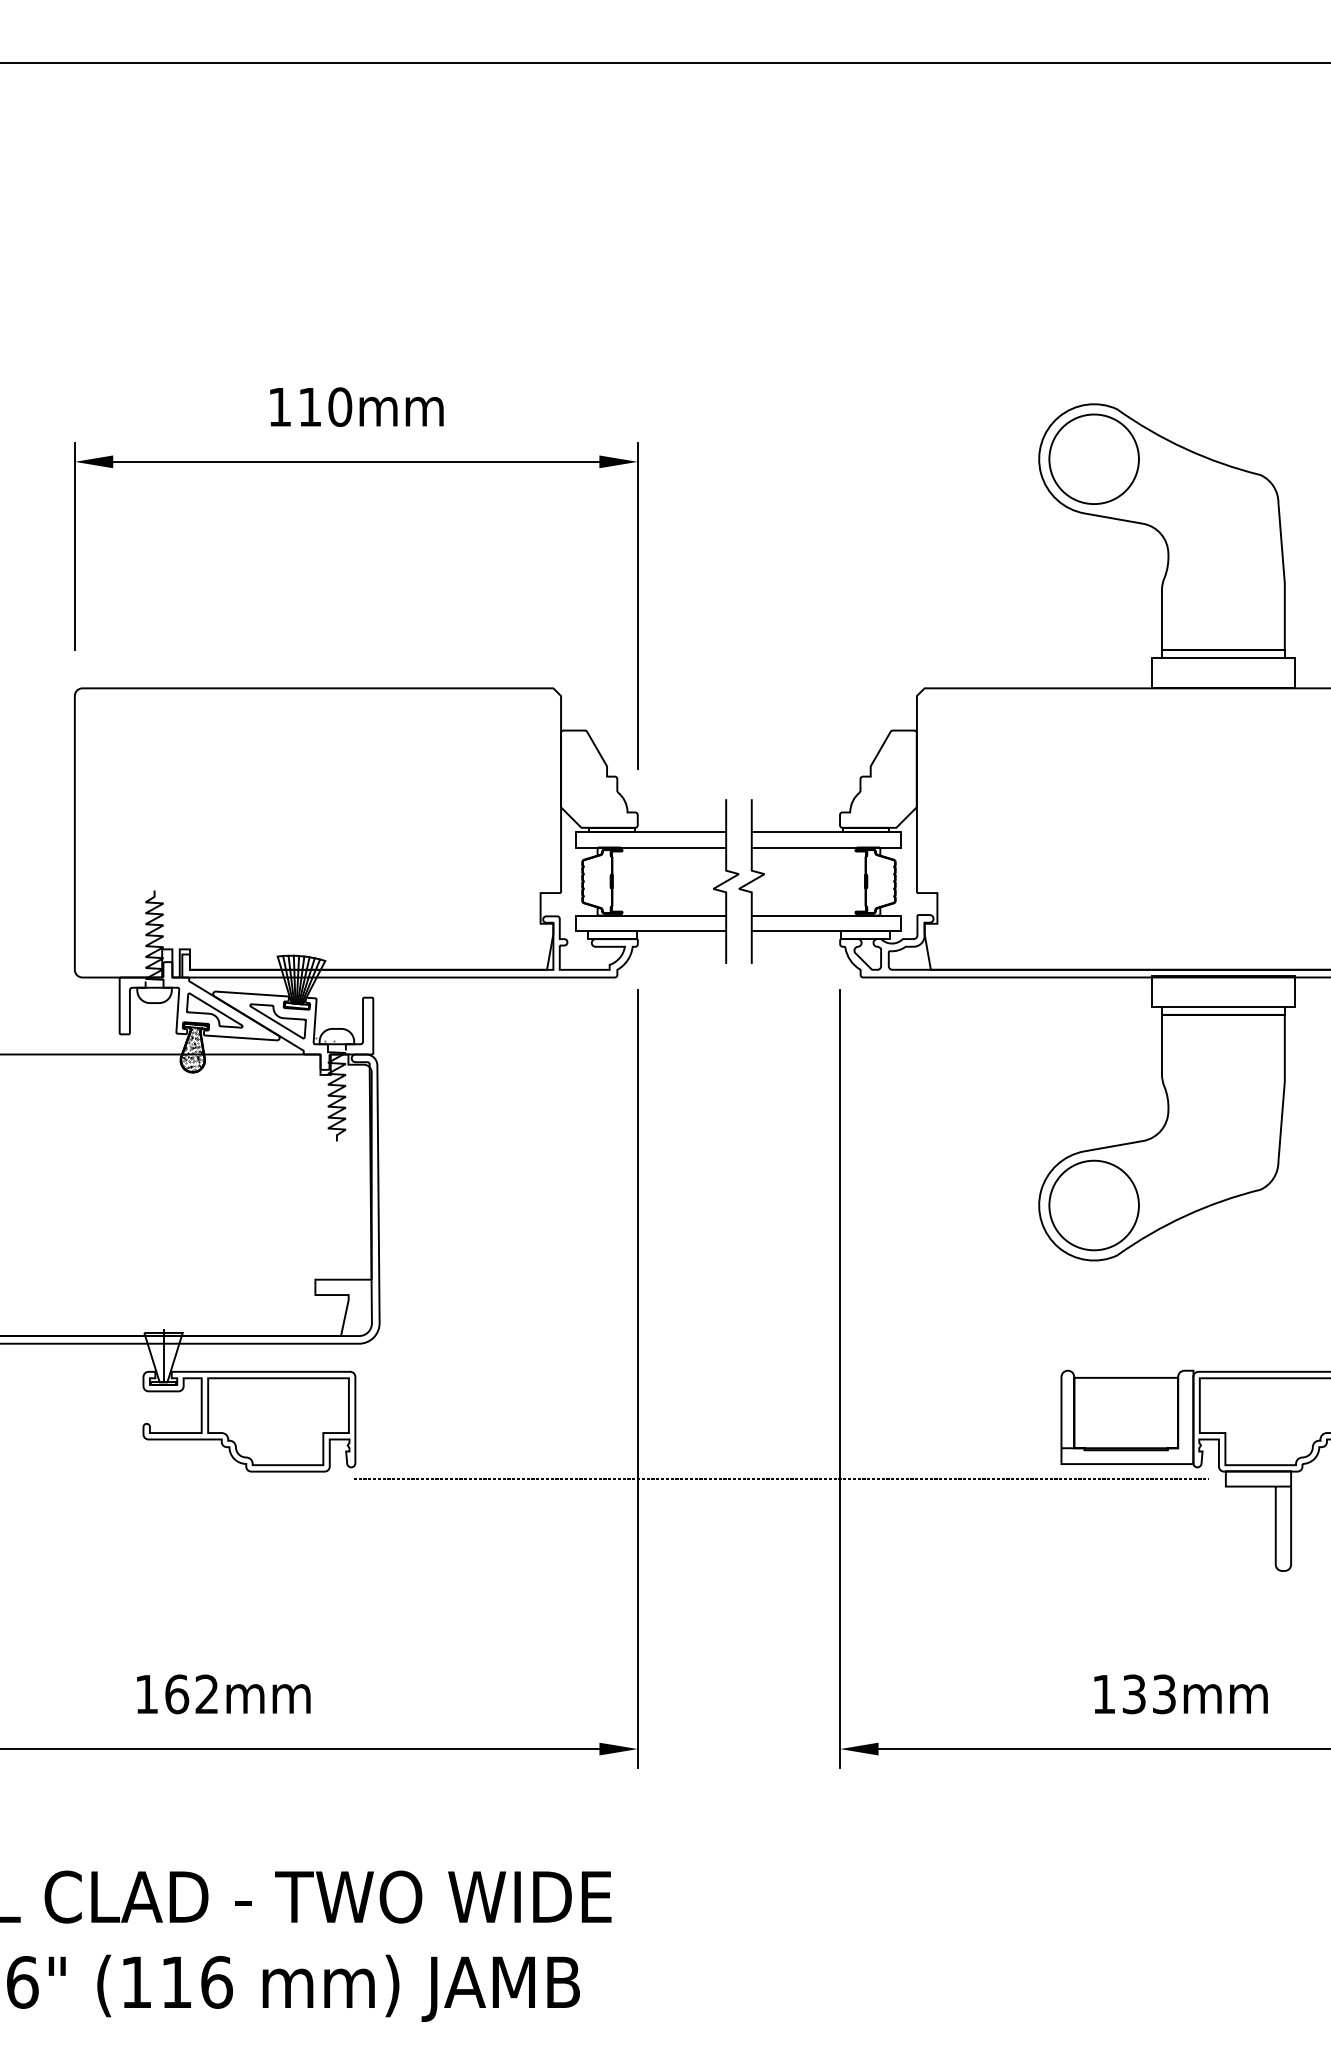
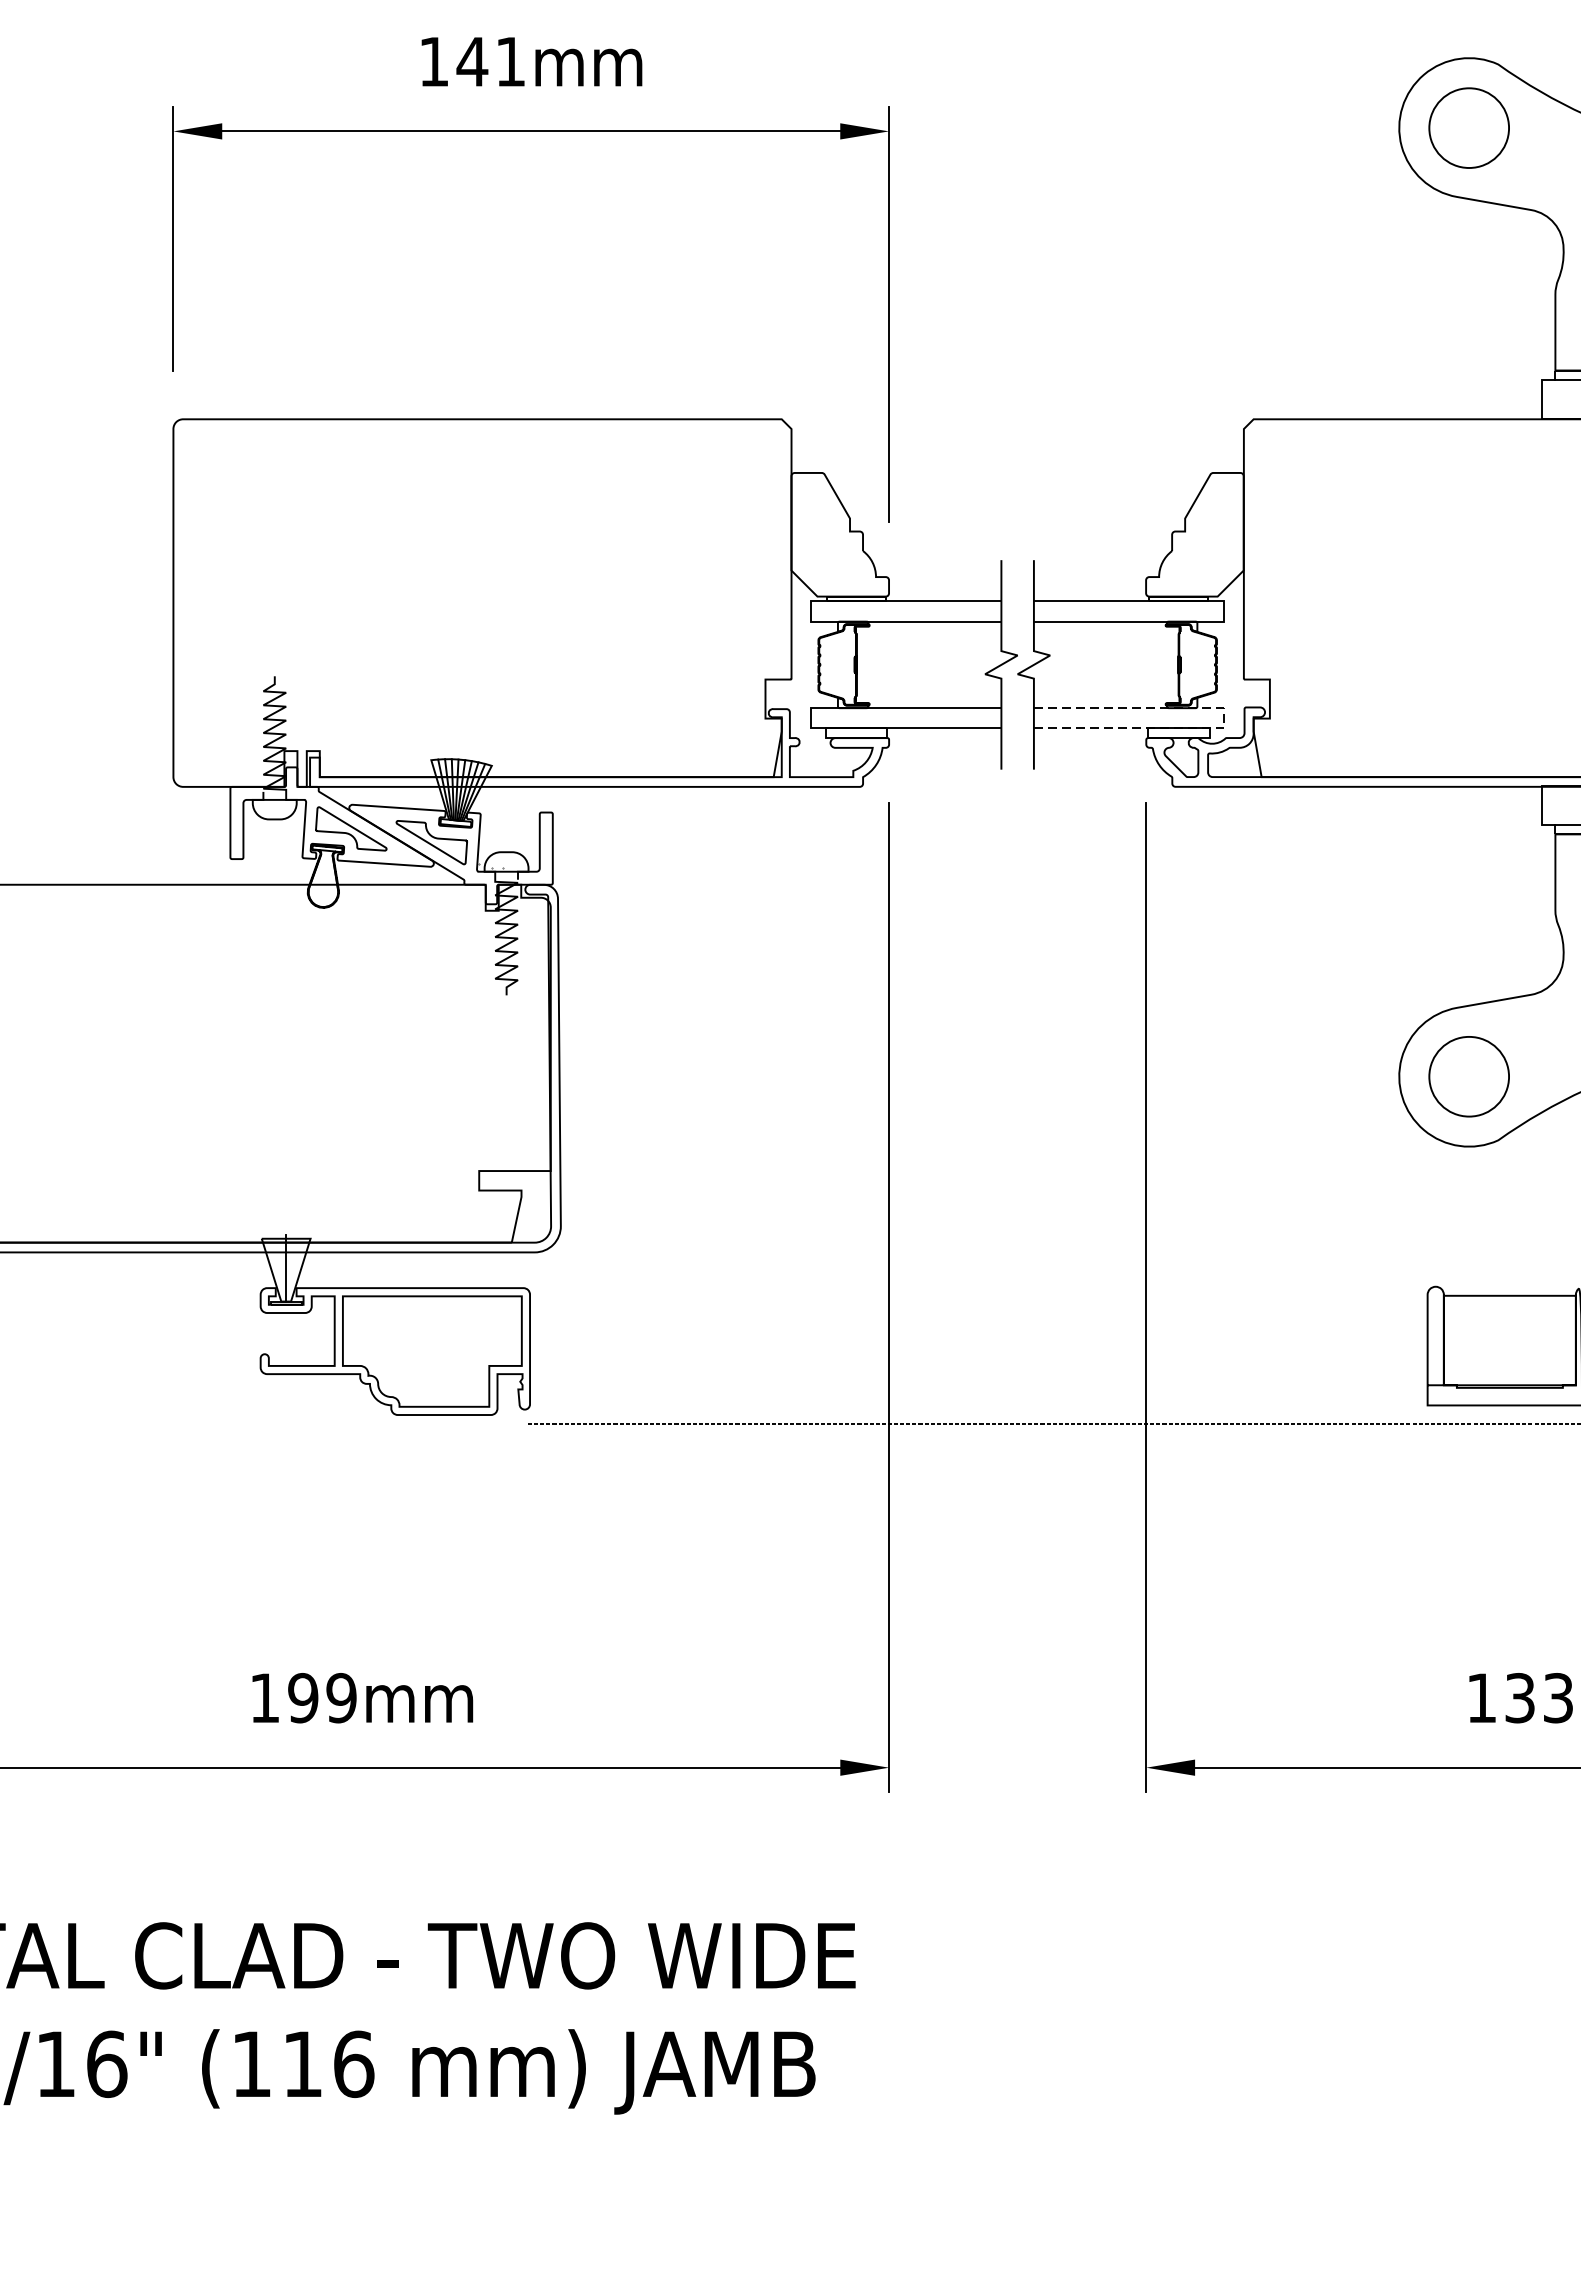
text: (324, 406) -> (490, 61), 110mm -> 141mm
circle: (1093, 459) -> (1468, 128), size x0.7
line: (901, 923) -> (1224, 718), solid -> dashed
hatch: (192, 1049) -> (322, 878), removed
circle: (1093, 1205) -> (1468, 1076), size x0.7
text: (191, 1694) -> (321, 1698), 162mm -> 199mm

